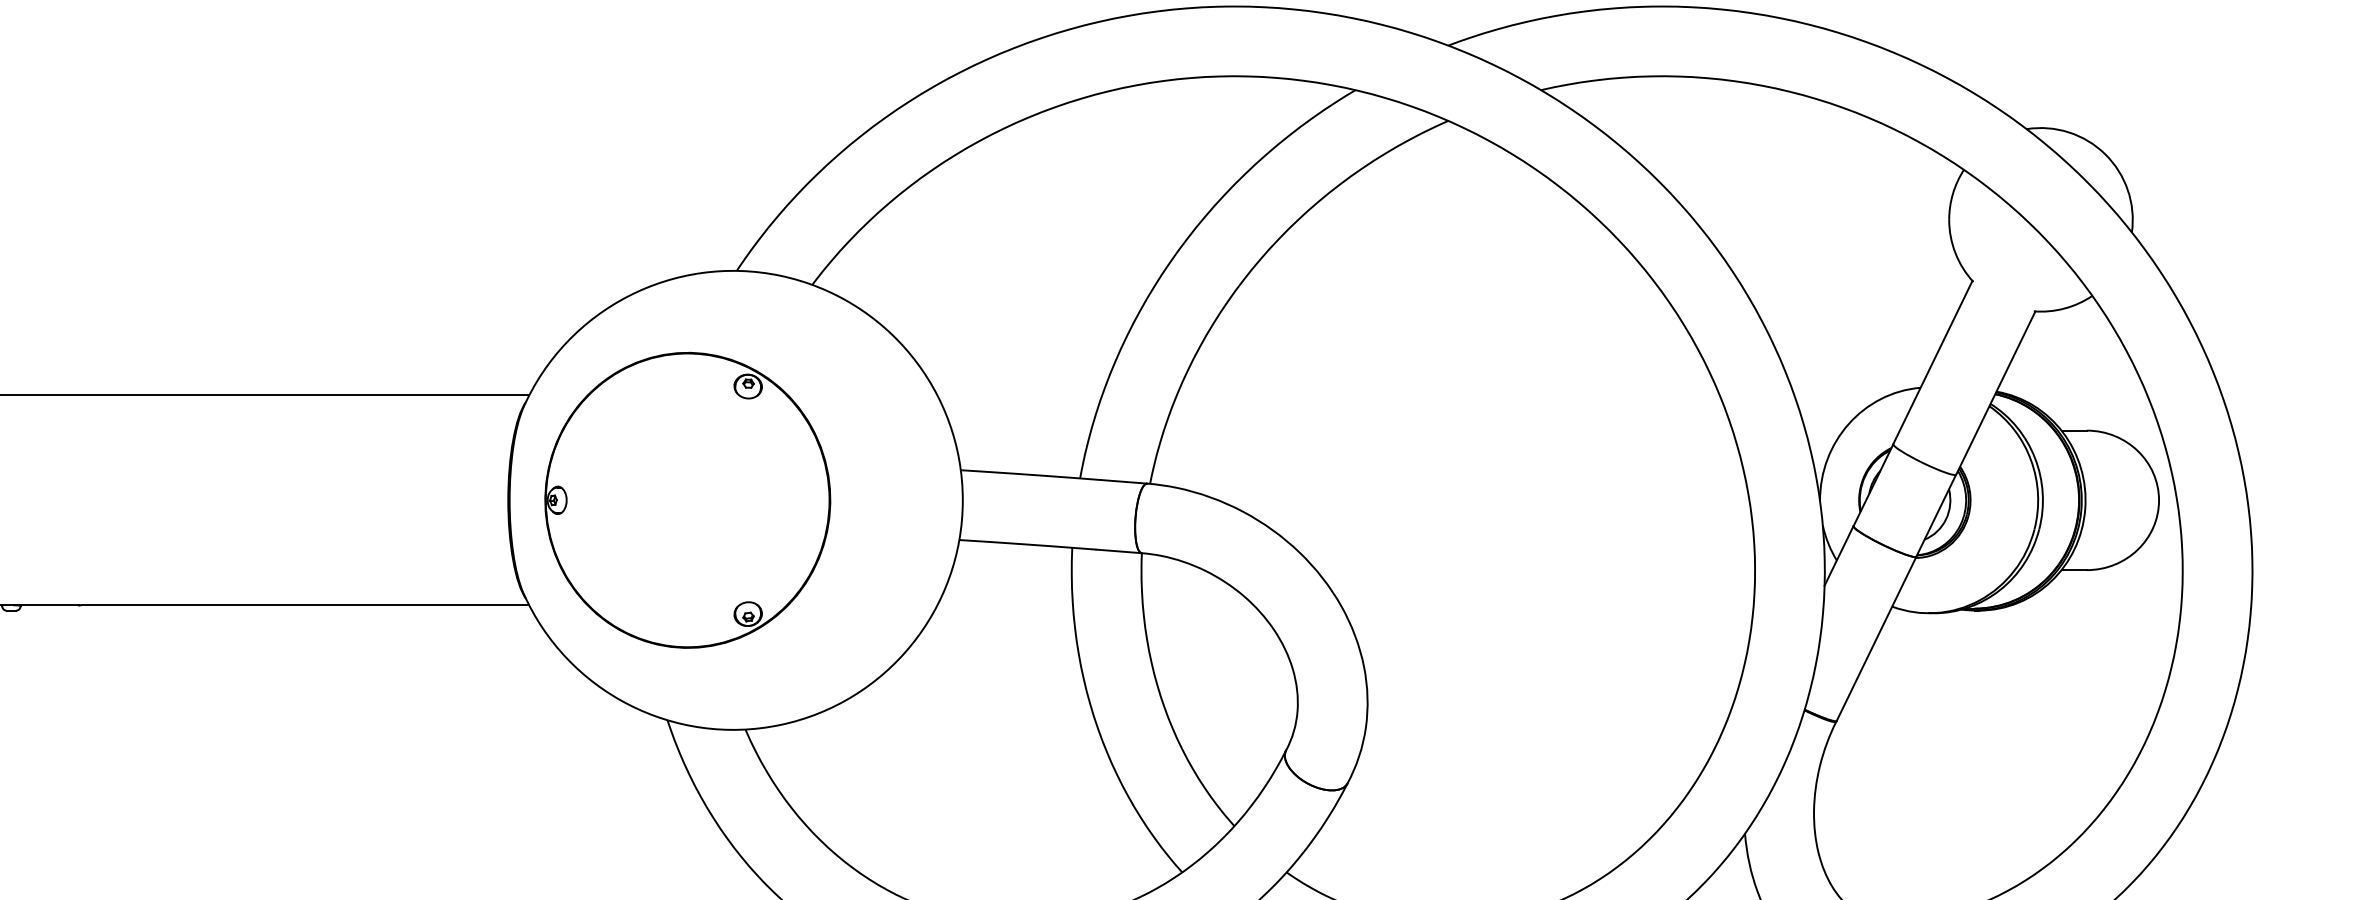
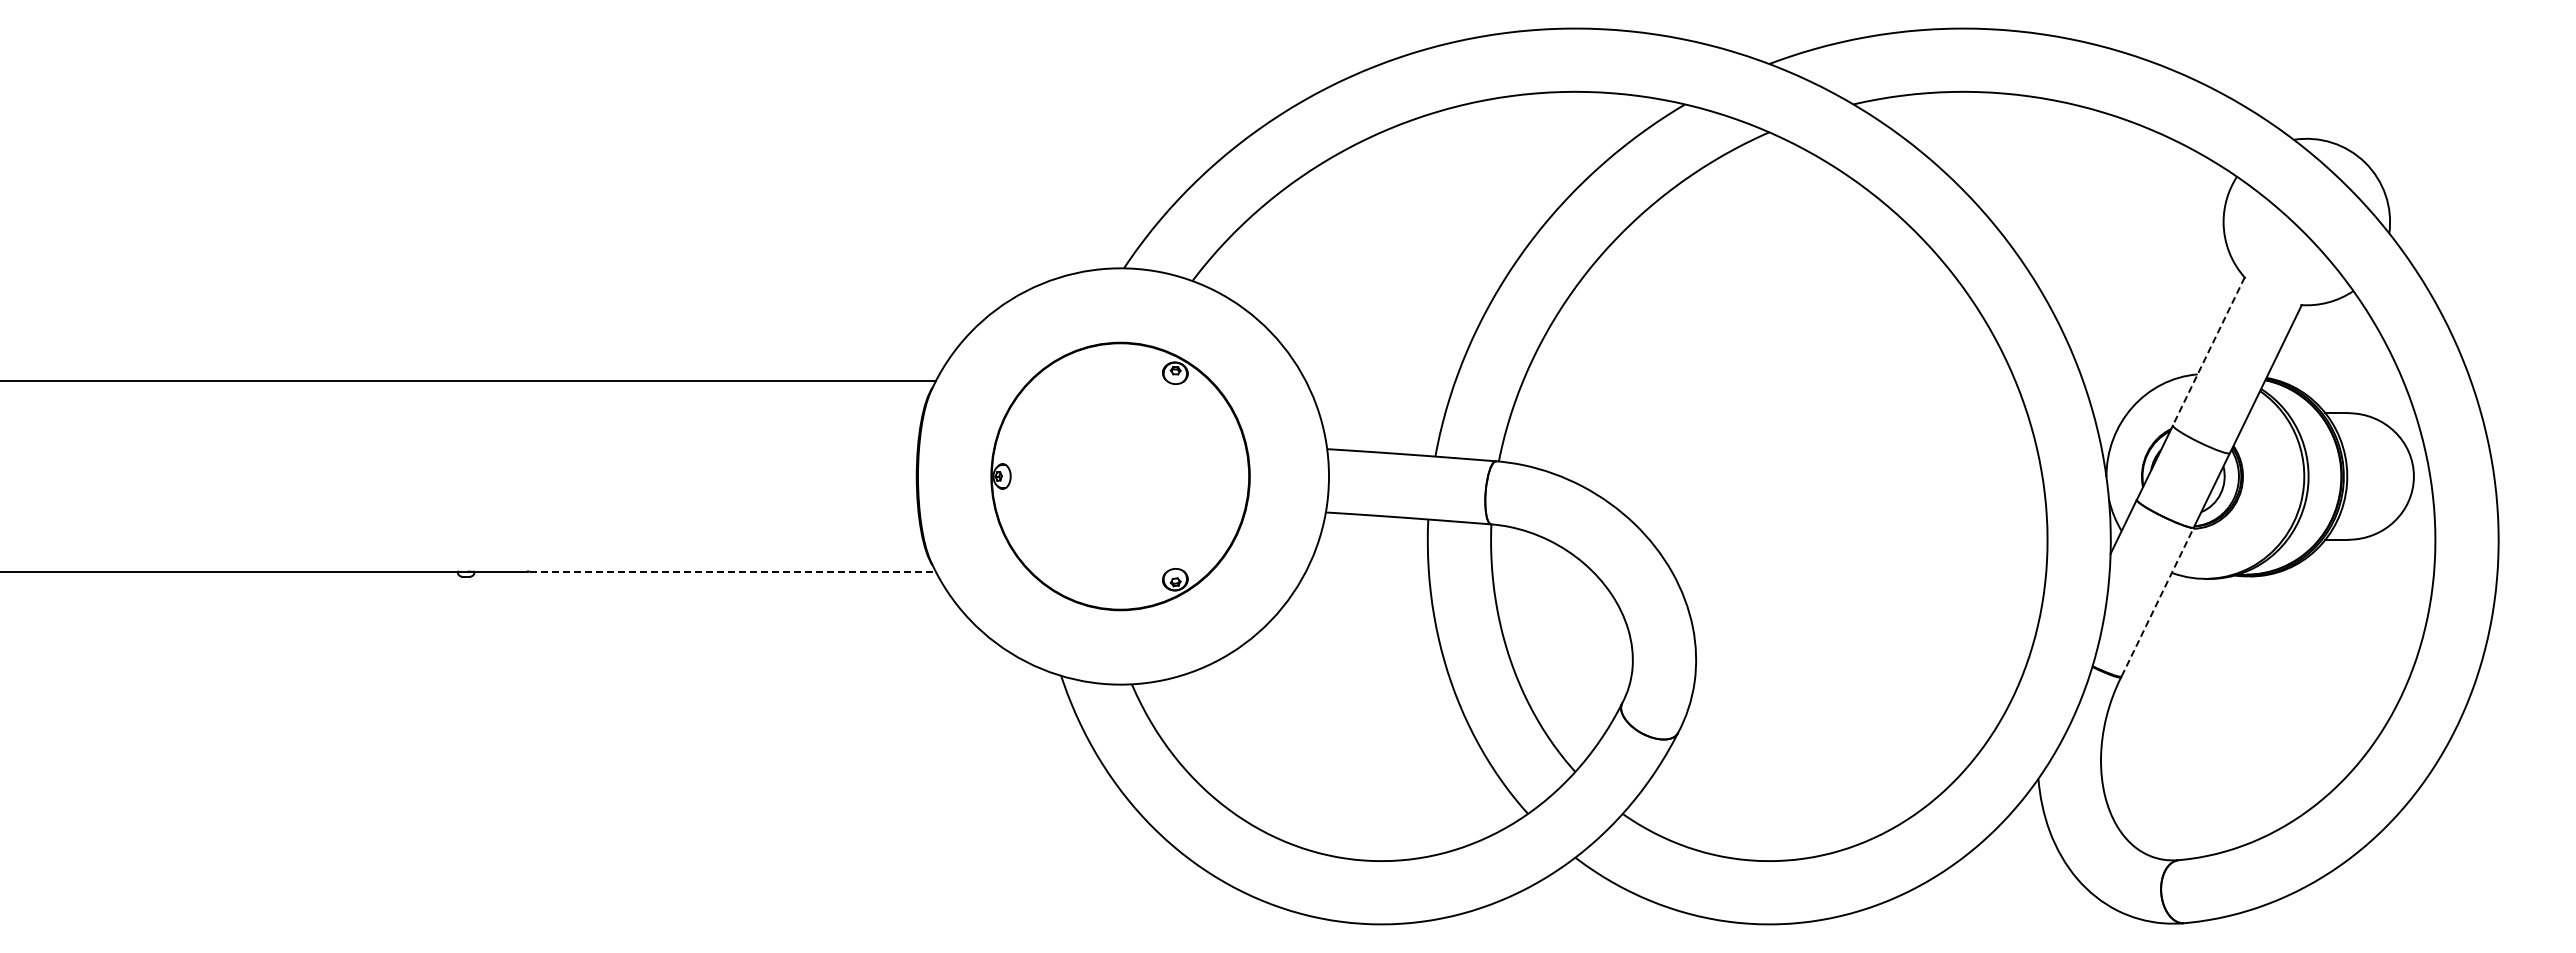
line: (1932, 362) -> (2208, 351), solid -> dashed
part: (687, 500) -> (1120, 476), moved
line: (305, 605) -> (732, 571), solid -> dashed
line: (1876, 638) -> (2157, 601), solid -> dashed

